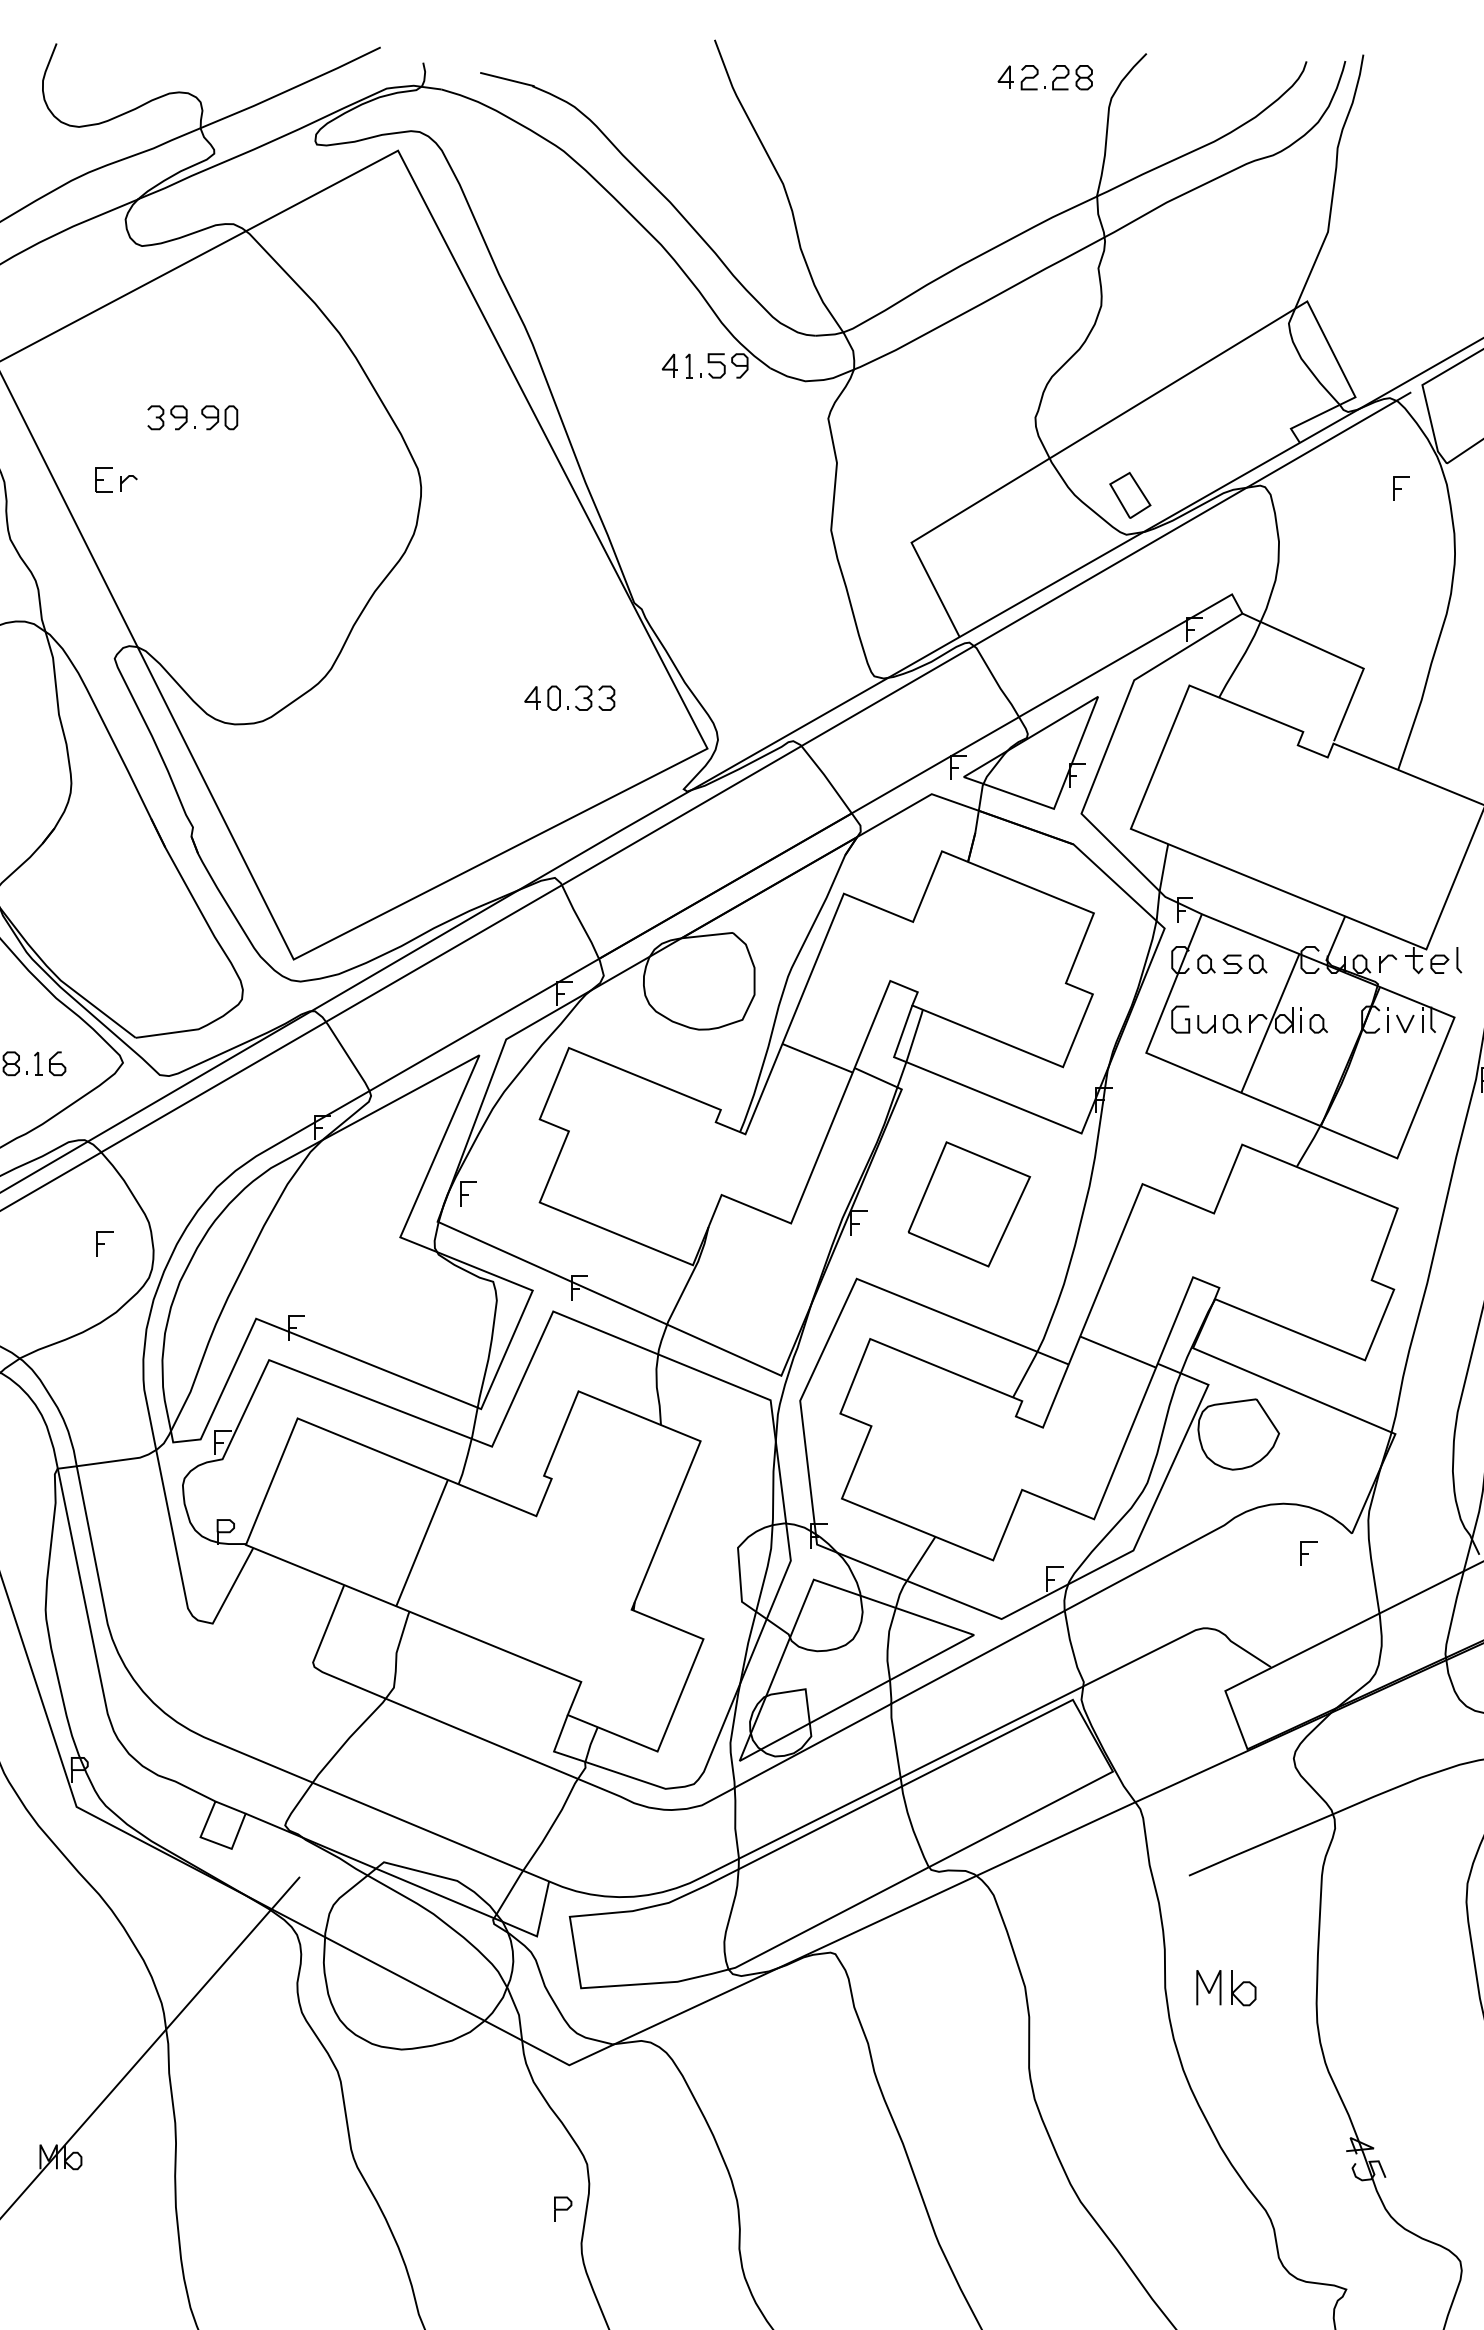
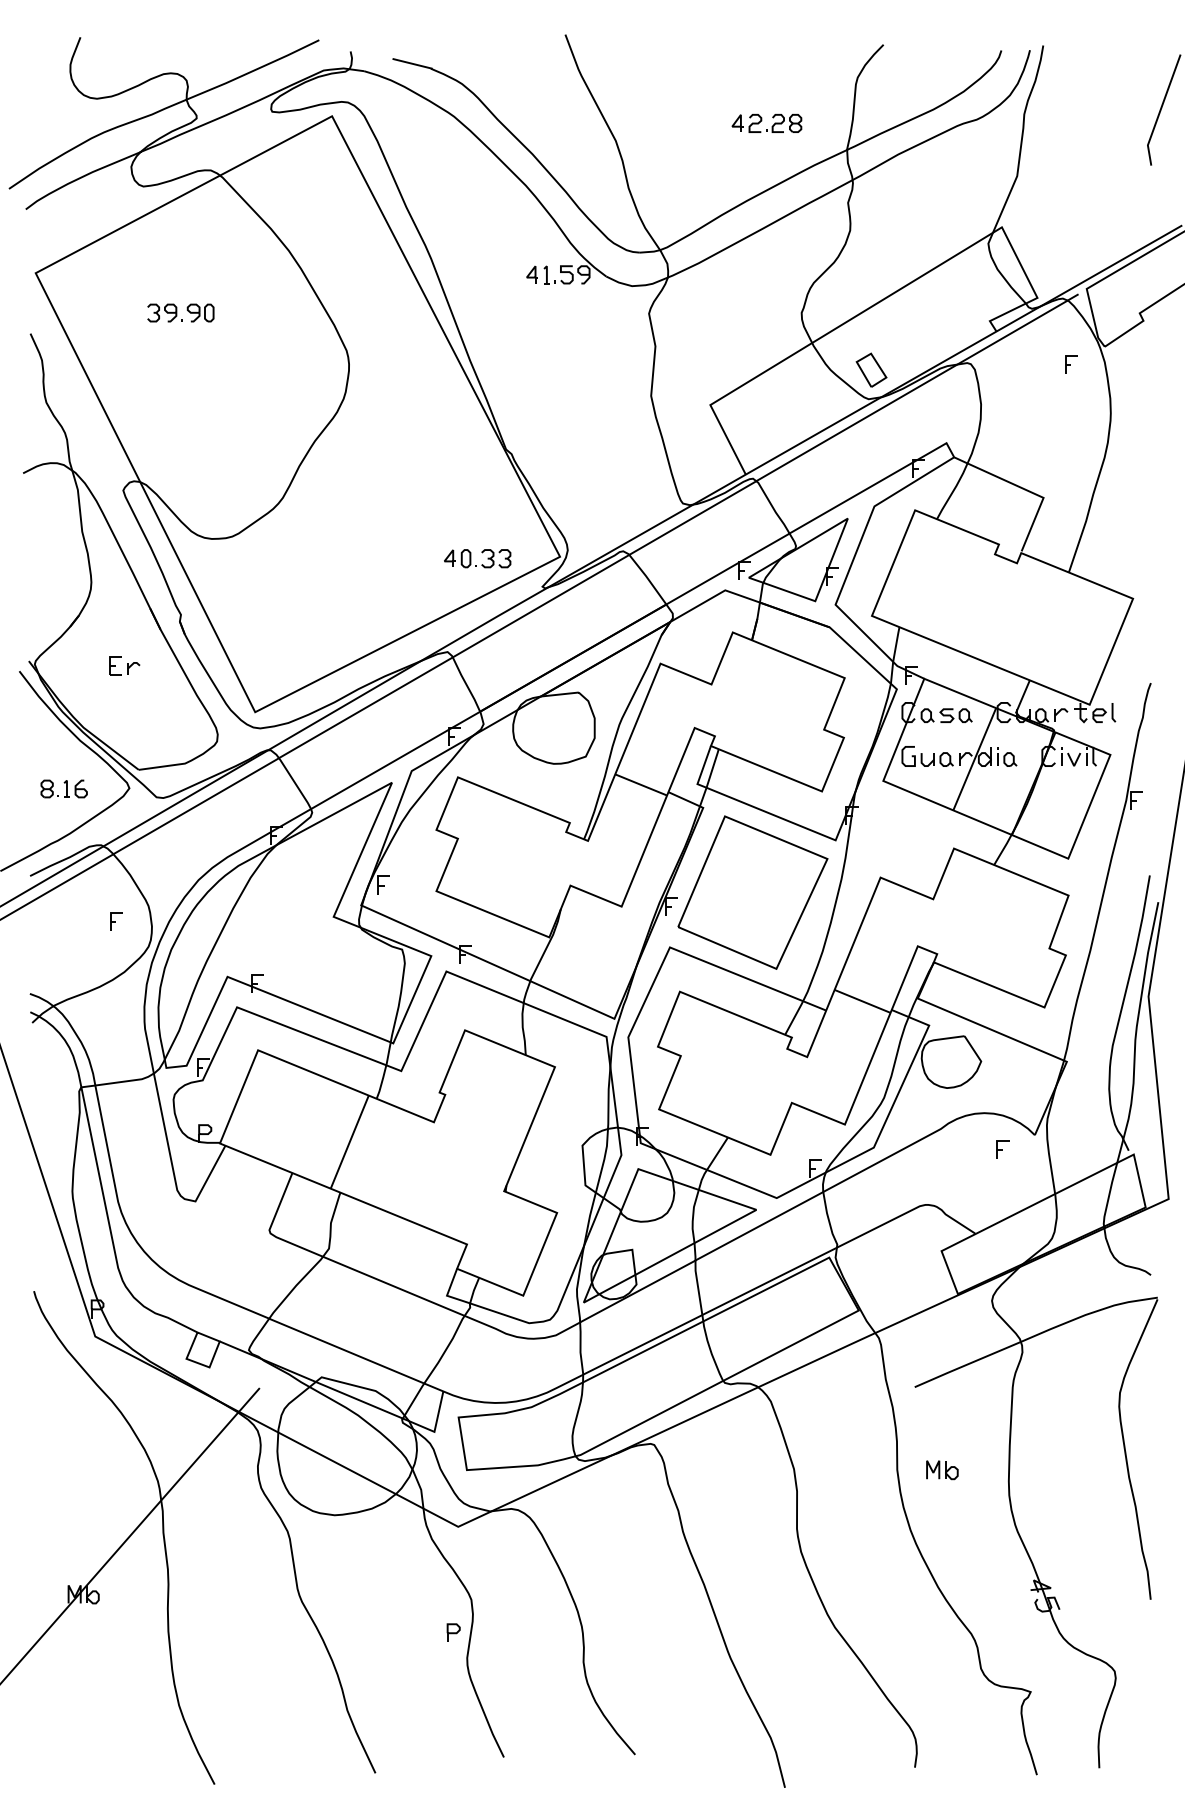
part: (1044, 77) -> (766, 123), moved
part: (116, 479) -> (124, 665), moved
part: (569, 697) -> (477, 558), moved
part: (968, 1204) -> (752, 892), size x1.67
part: (1226, 1988) -> (942, 1470), size x0.71

